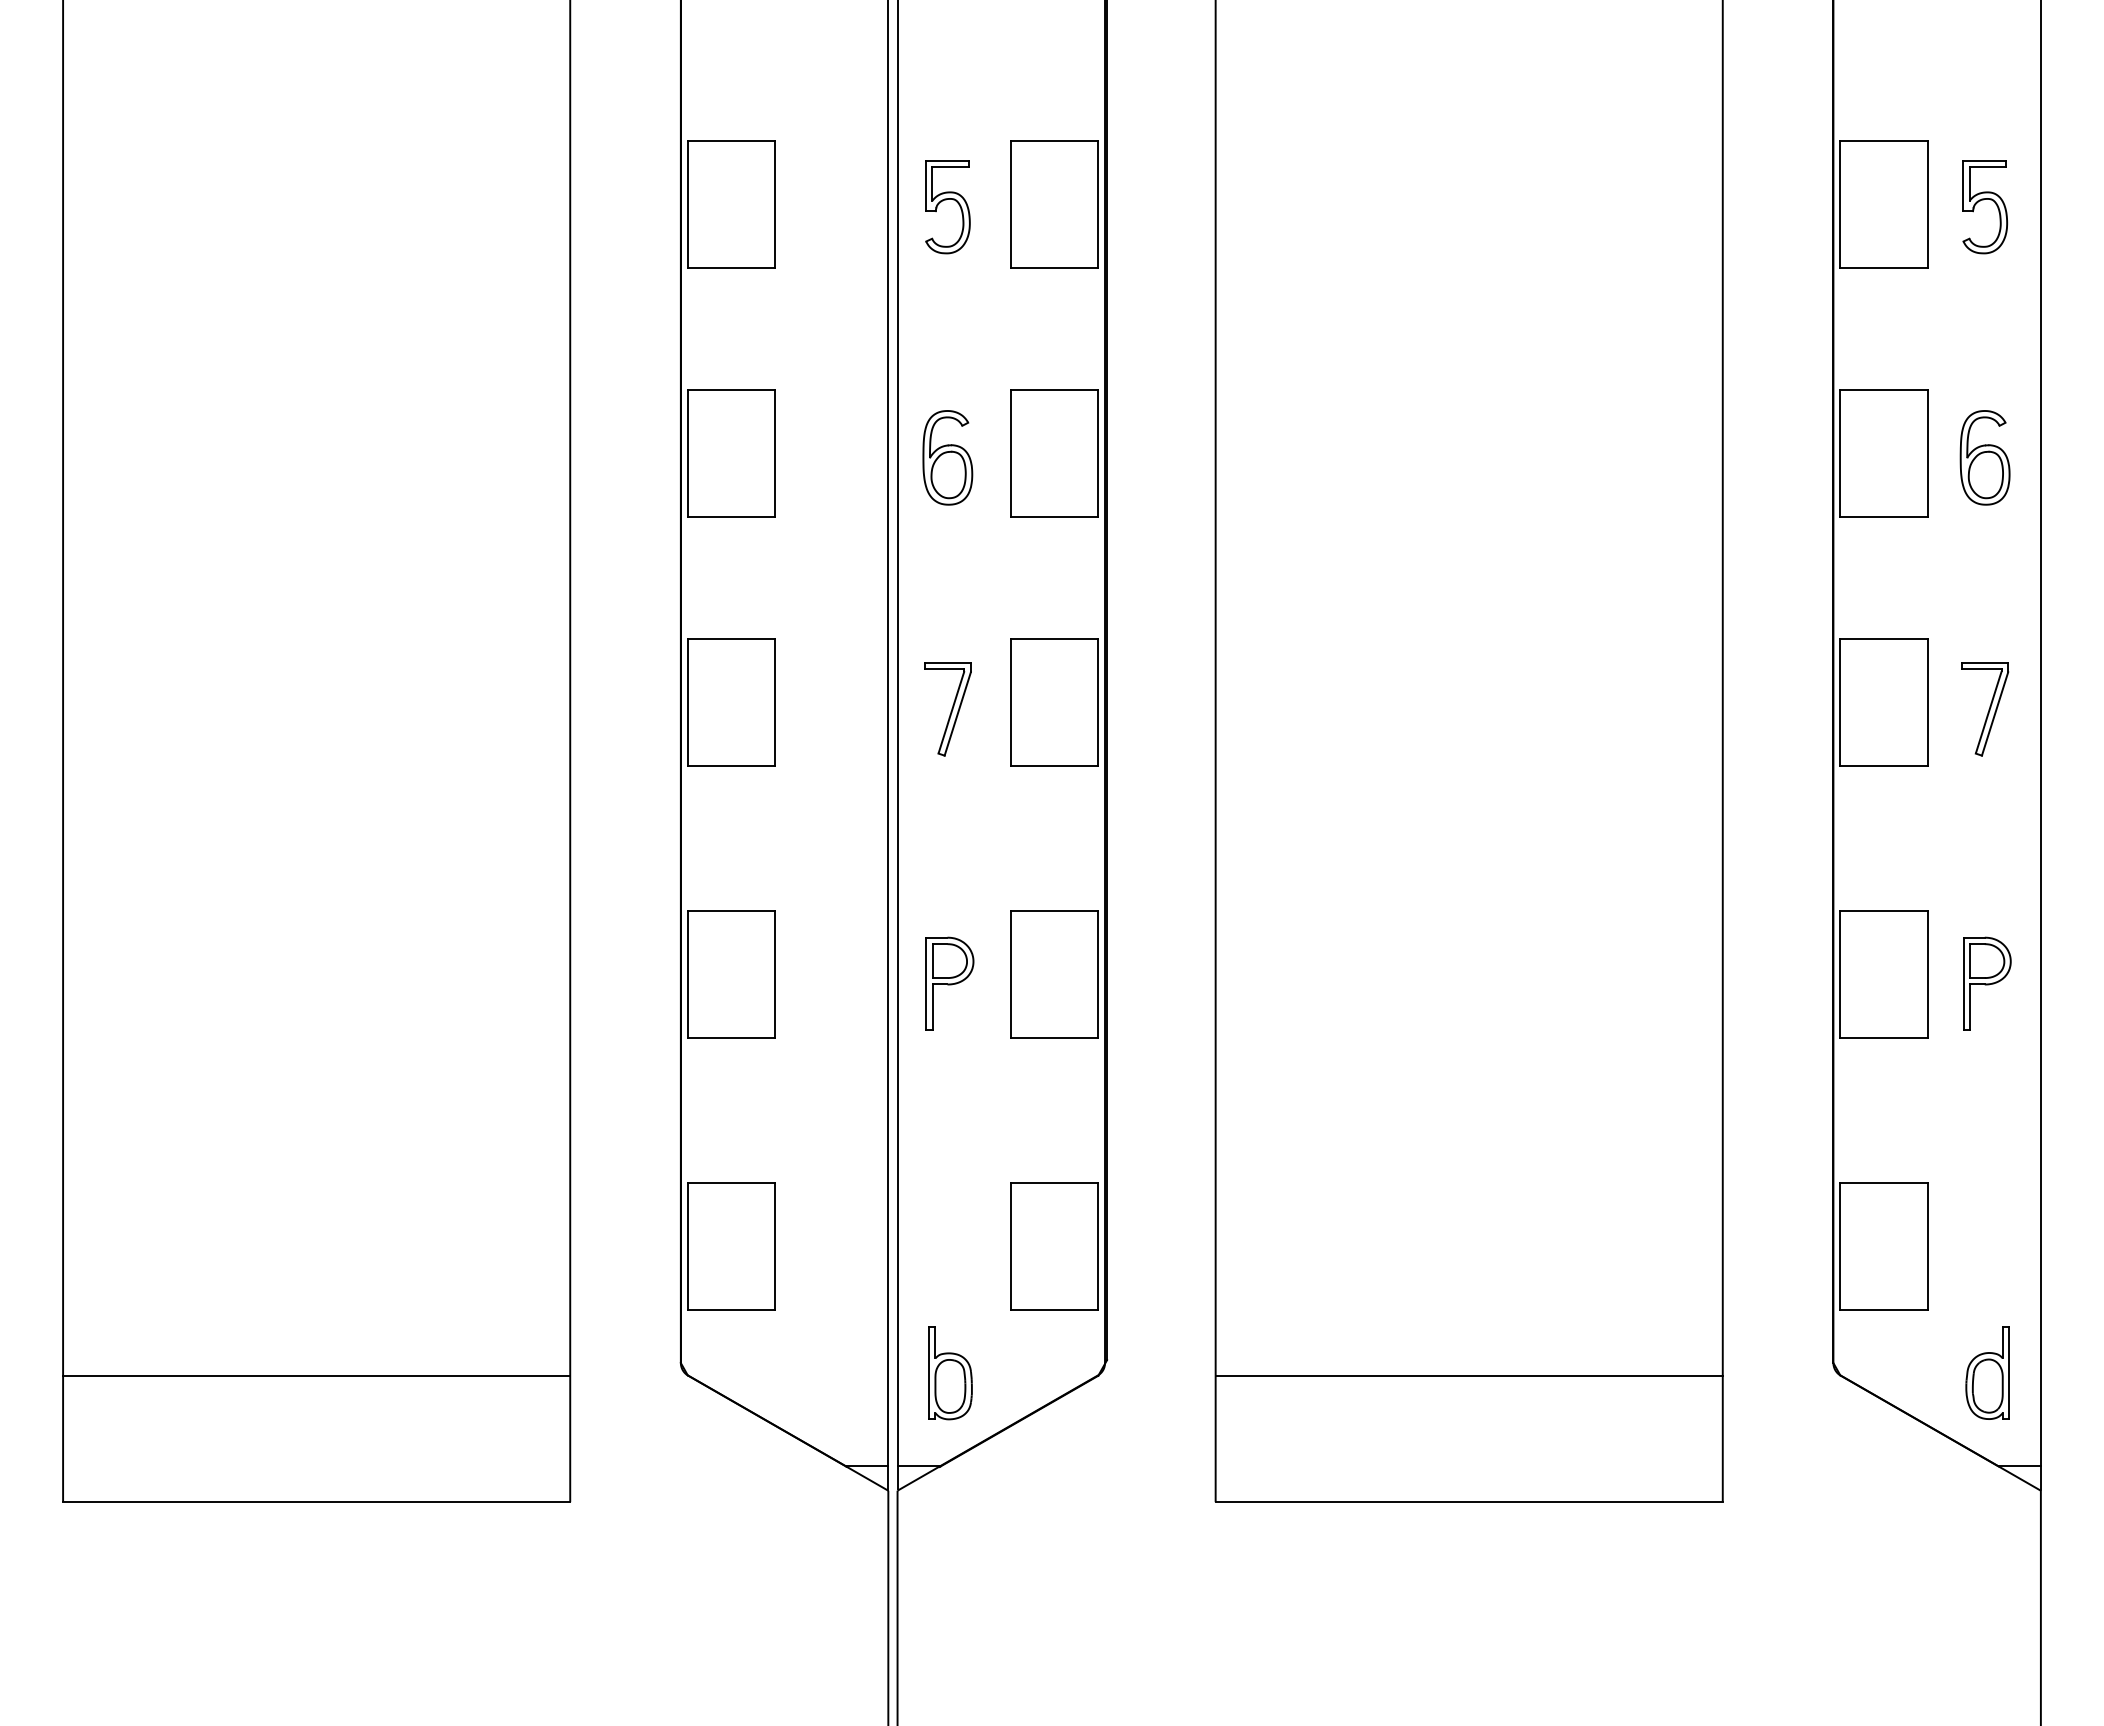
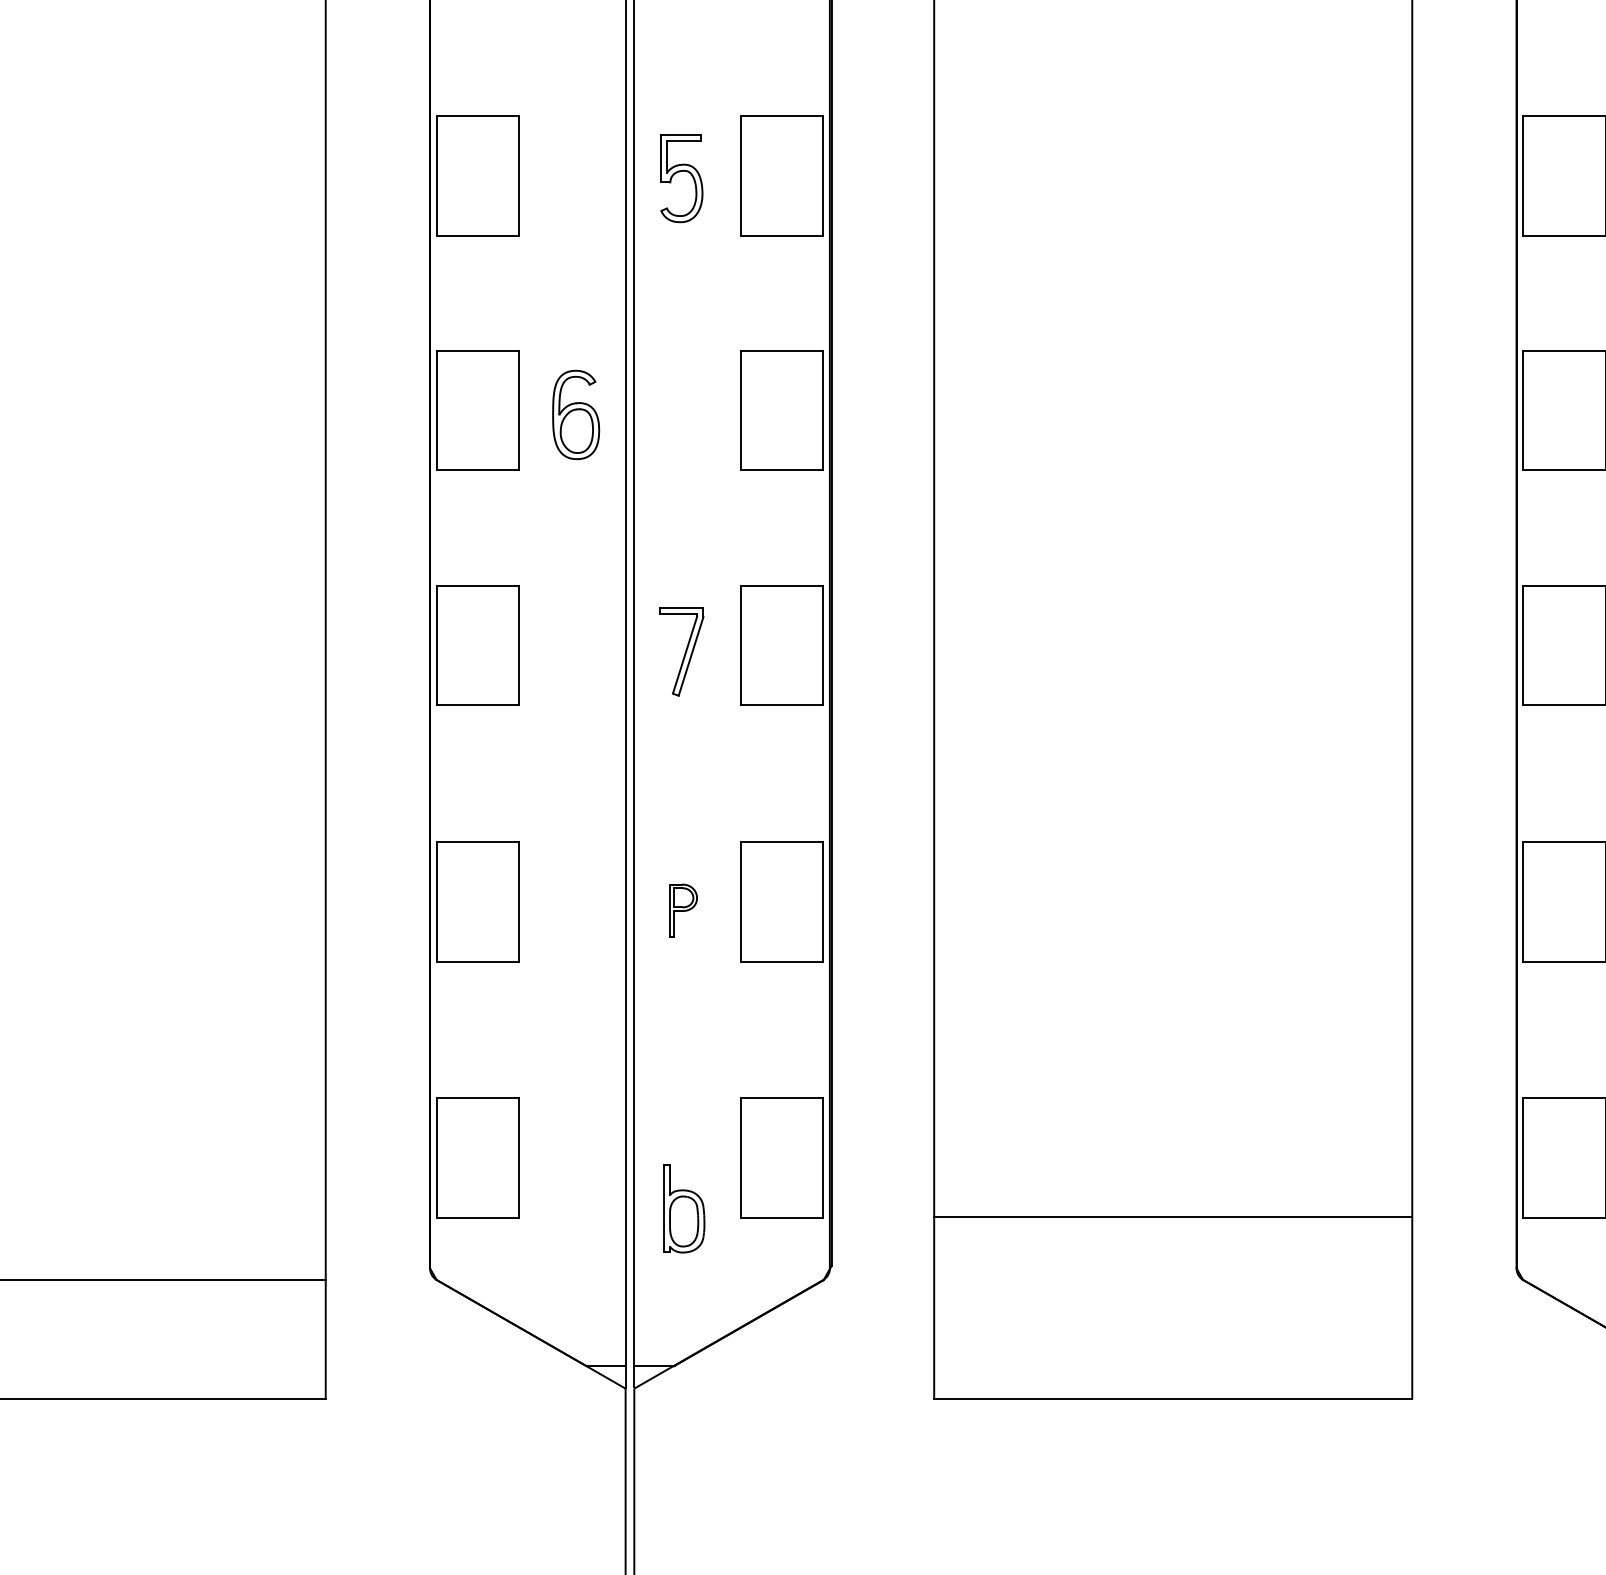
part: (947, 457) -> (575, 414), moved
part: (949, 983) -> (683, 910), size x0.6
part: (950, 1373) -> (684, 1209), moved
line: (1468, 1375) -> (1172, 1216), moved

